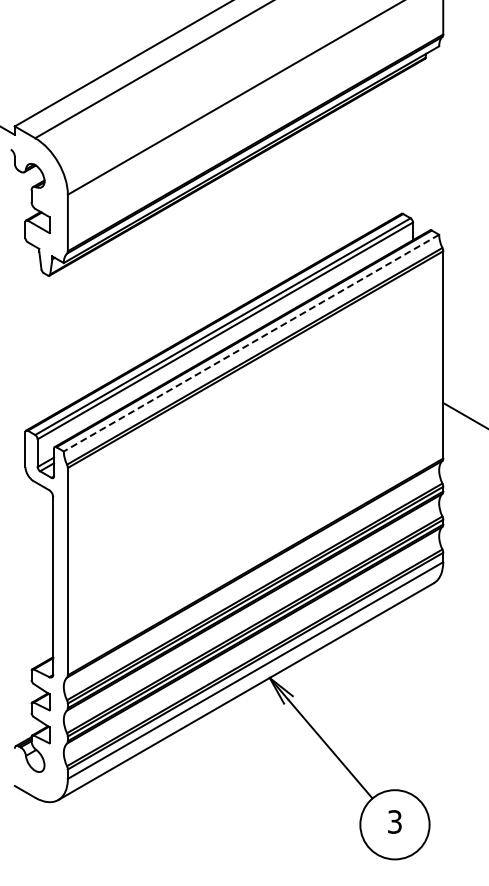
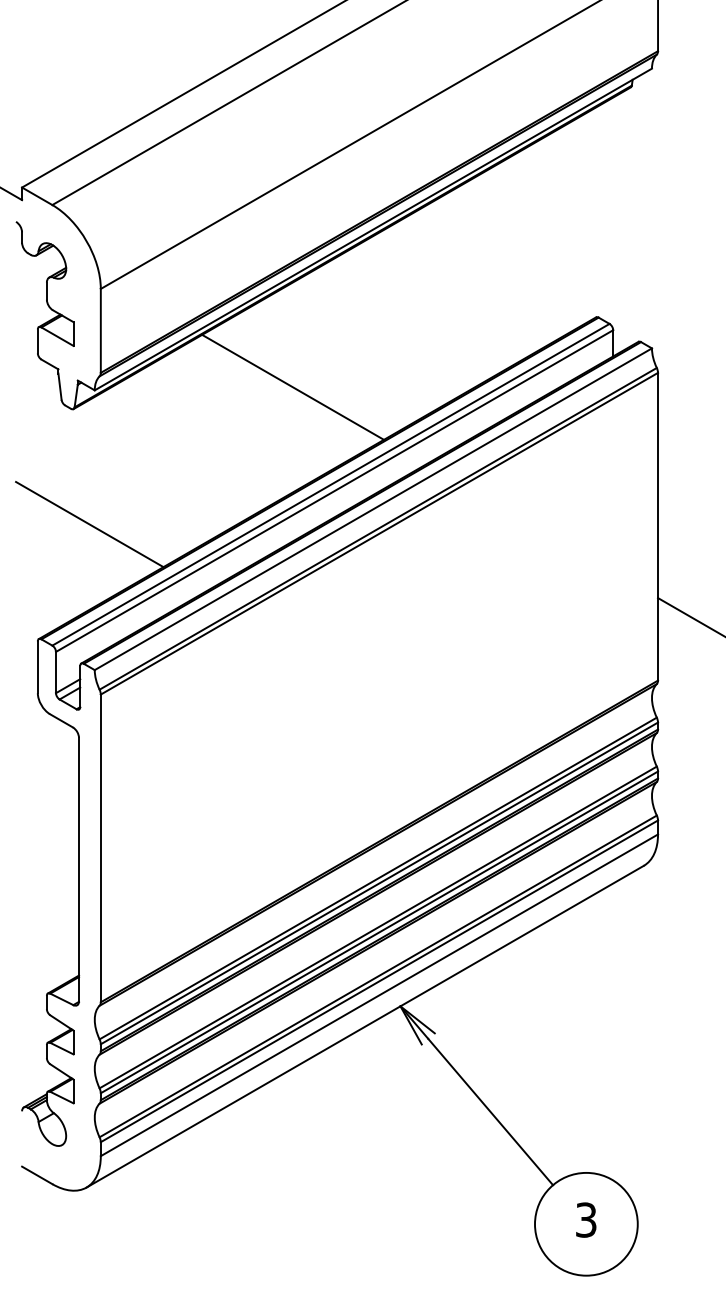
line: (197, 260) -> (293, 386), added
line: (251, 343) -> (373, 509), dashed -> solid
line: (60, 353) -> (89, 524), added

